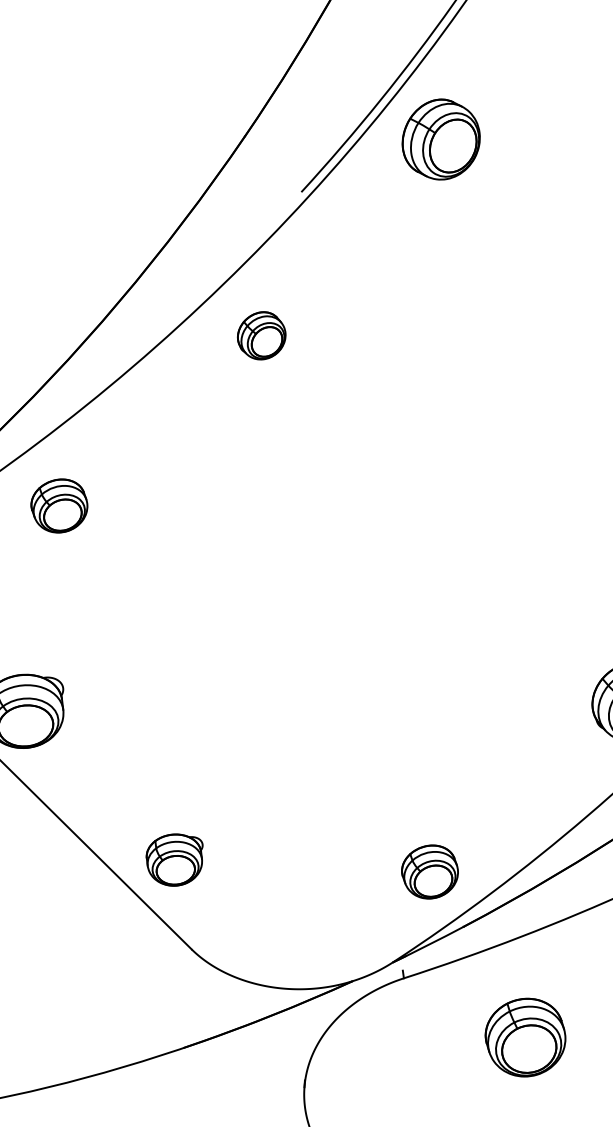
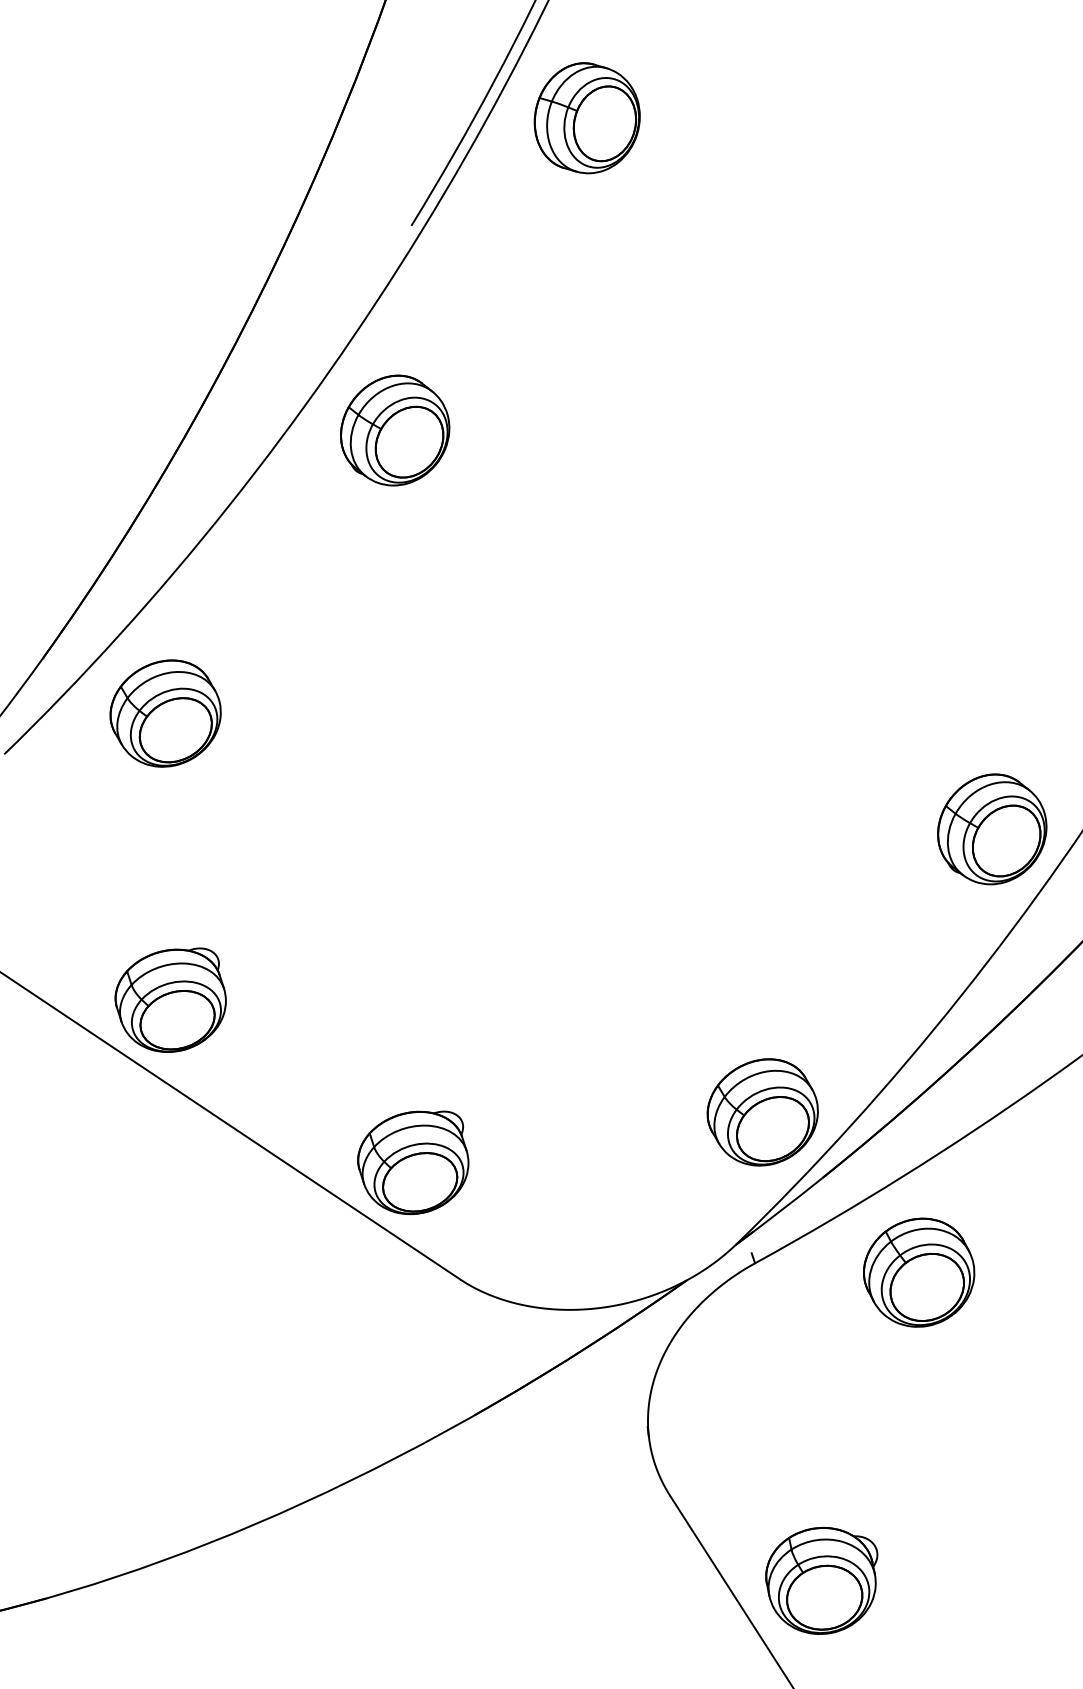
part: (262, 335) -> (395, 430), size x1.67
part: (59, 505) -> (165, 713), size x1.43
part: (174, 859) -> (413, 1162), size x1.43
part: (429, 871) -> (762, 1112), size x1.43
part: (525, 1037) -> (919, 1272), moved

